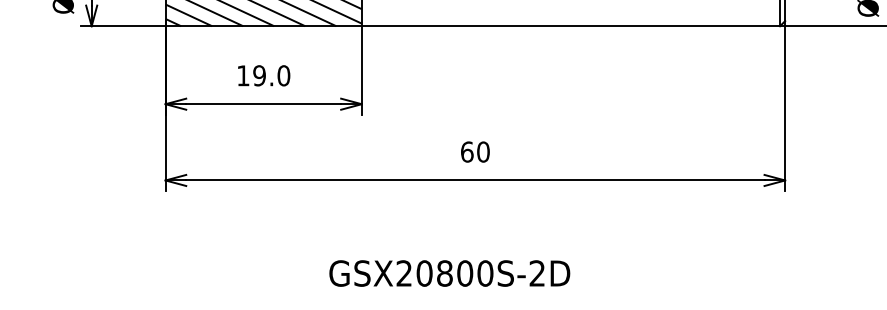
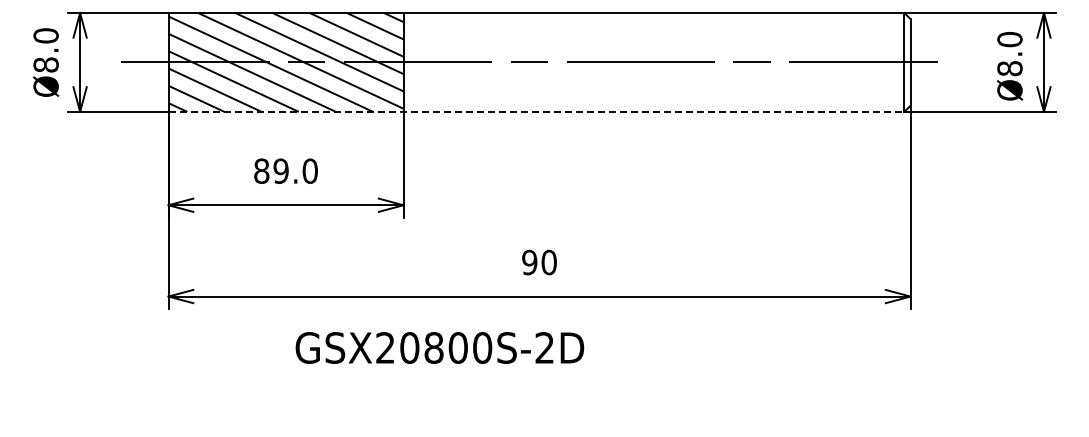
line: (472, 25) -> (536, 111), solid -> dashed
text: (243, 75) -> (261, 170), 19.0 -> 89.0
text: (466, 152) -> (529, 262), 60 -> 90
text: (449, 273) -> (439, 347), moved

